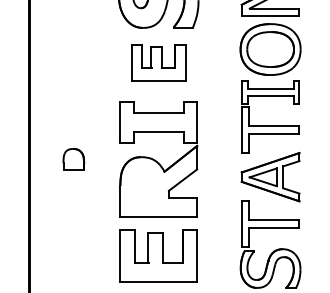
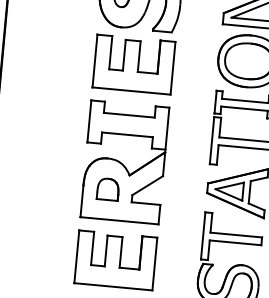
part: (158, 62) -> (133, 63), size x1.43
part: (73, 159) -> (107, 189), moved

